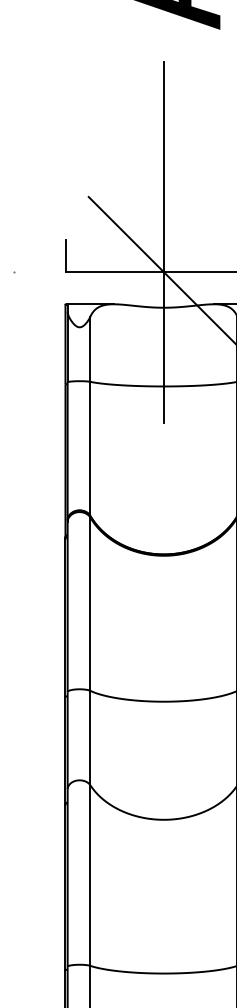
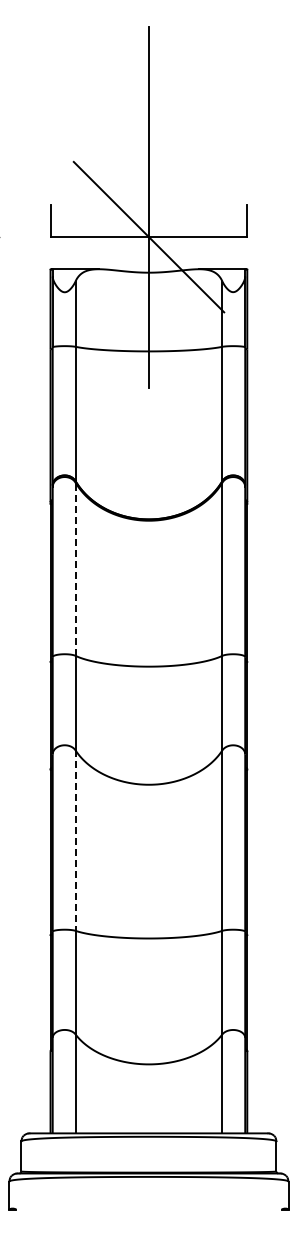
line: (90, 604) -> (75, 569), solid -> dashed
line: (90, 876) -> (75, 841), solid -> dashed

